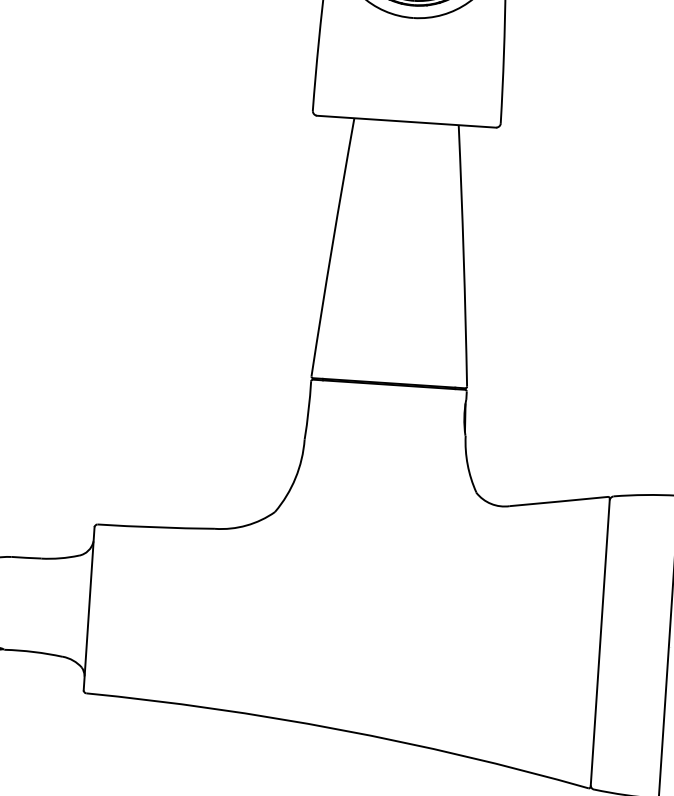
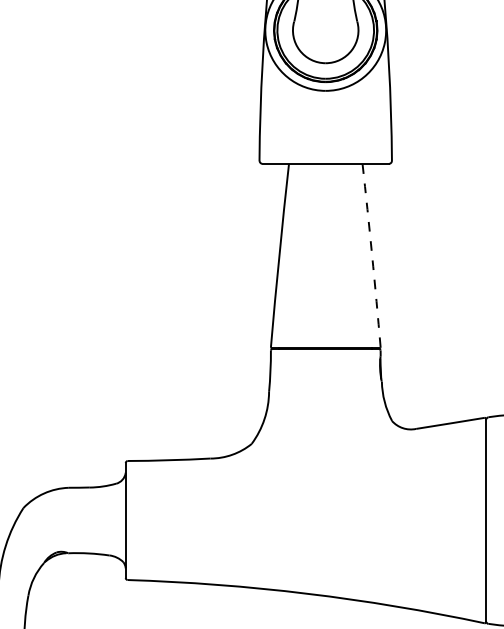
arc: (464, 255) -> (372, 255), solid -> dashed

